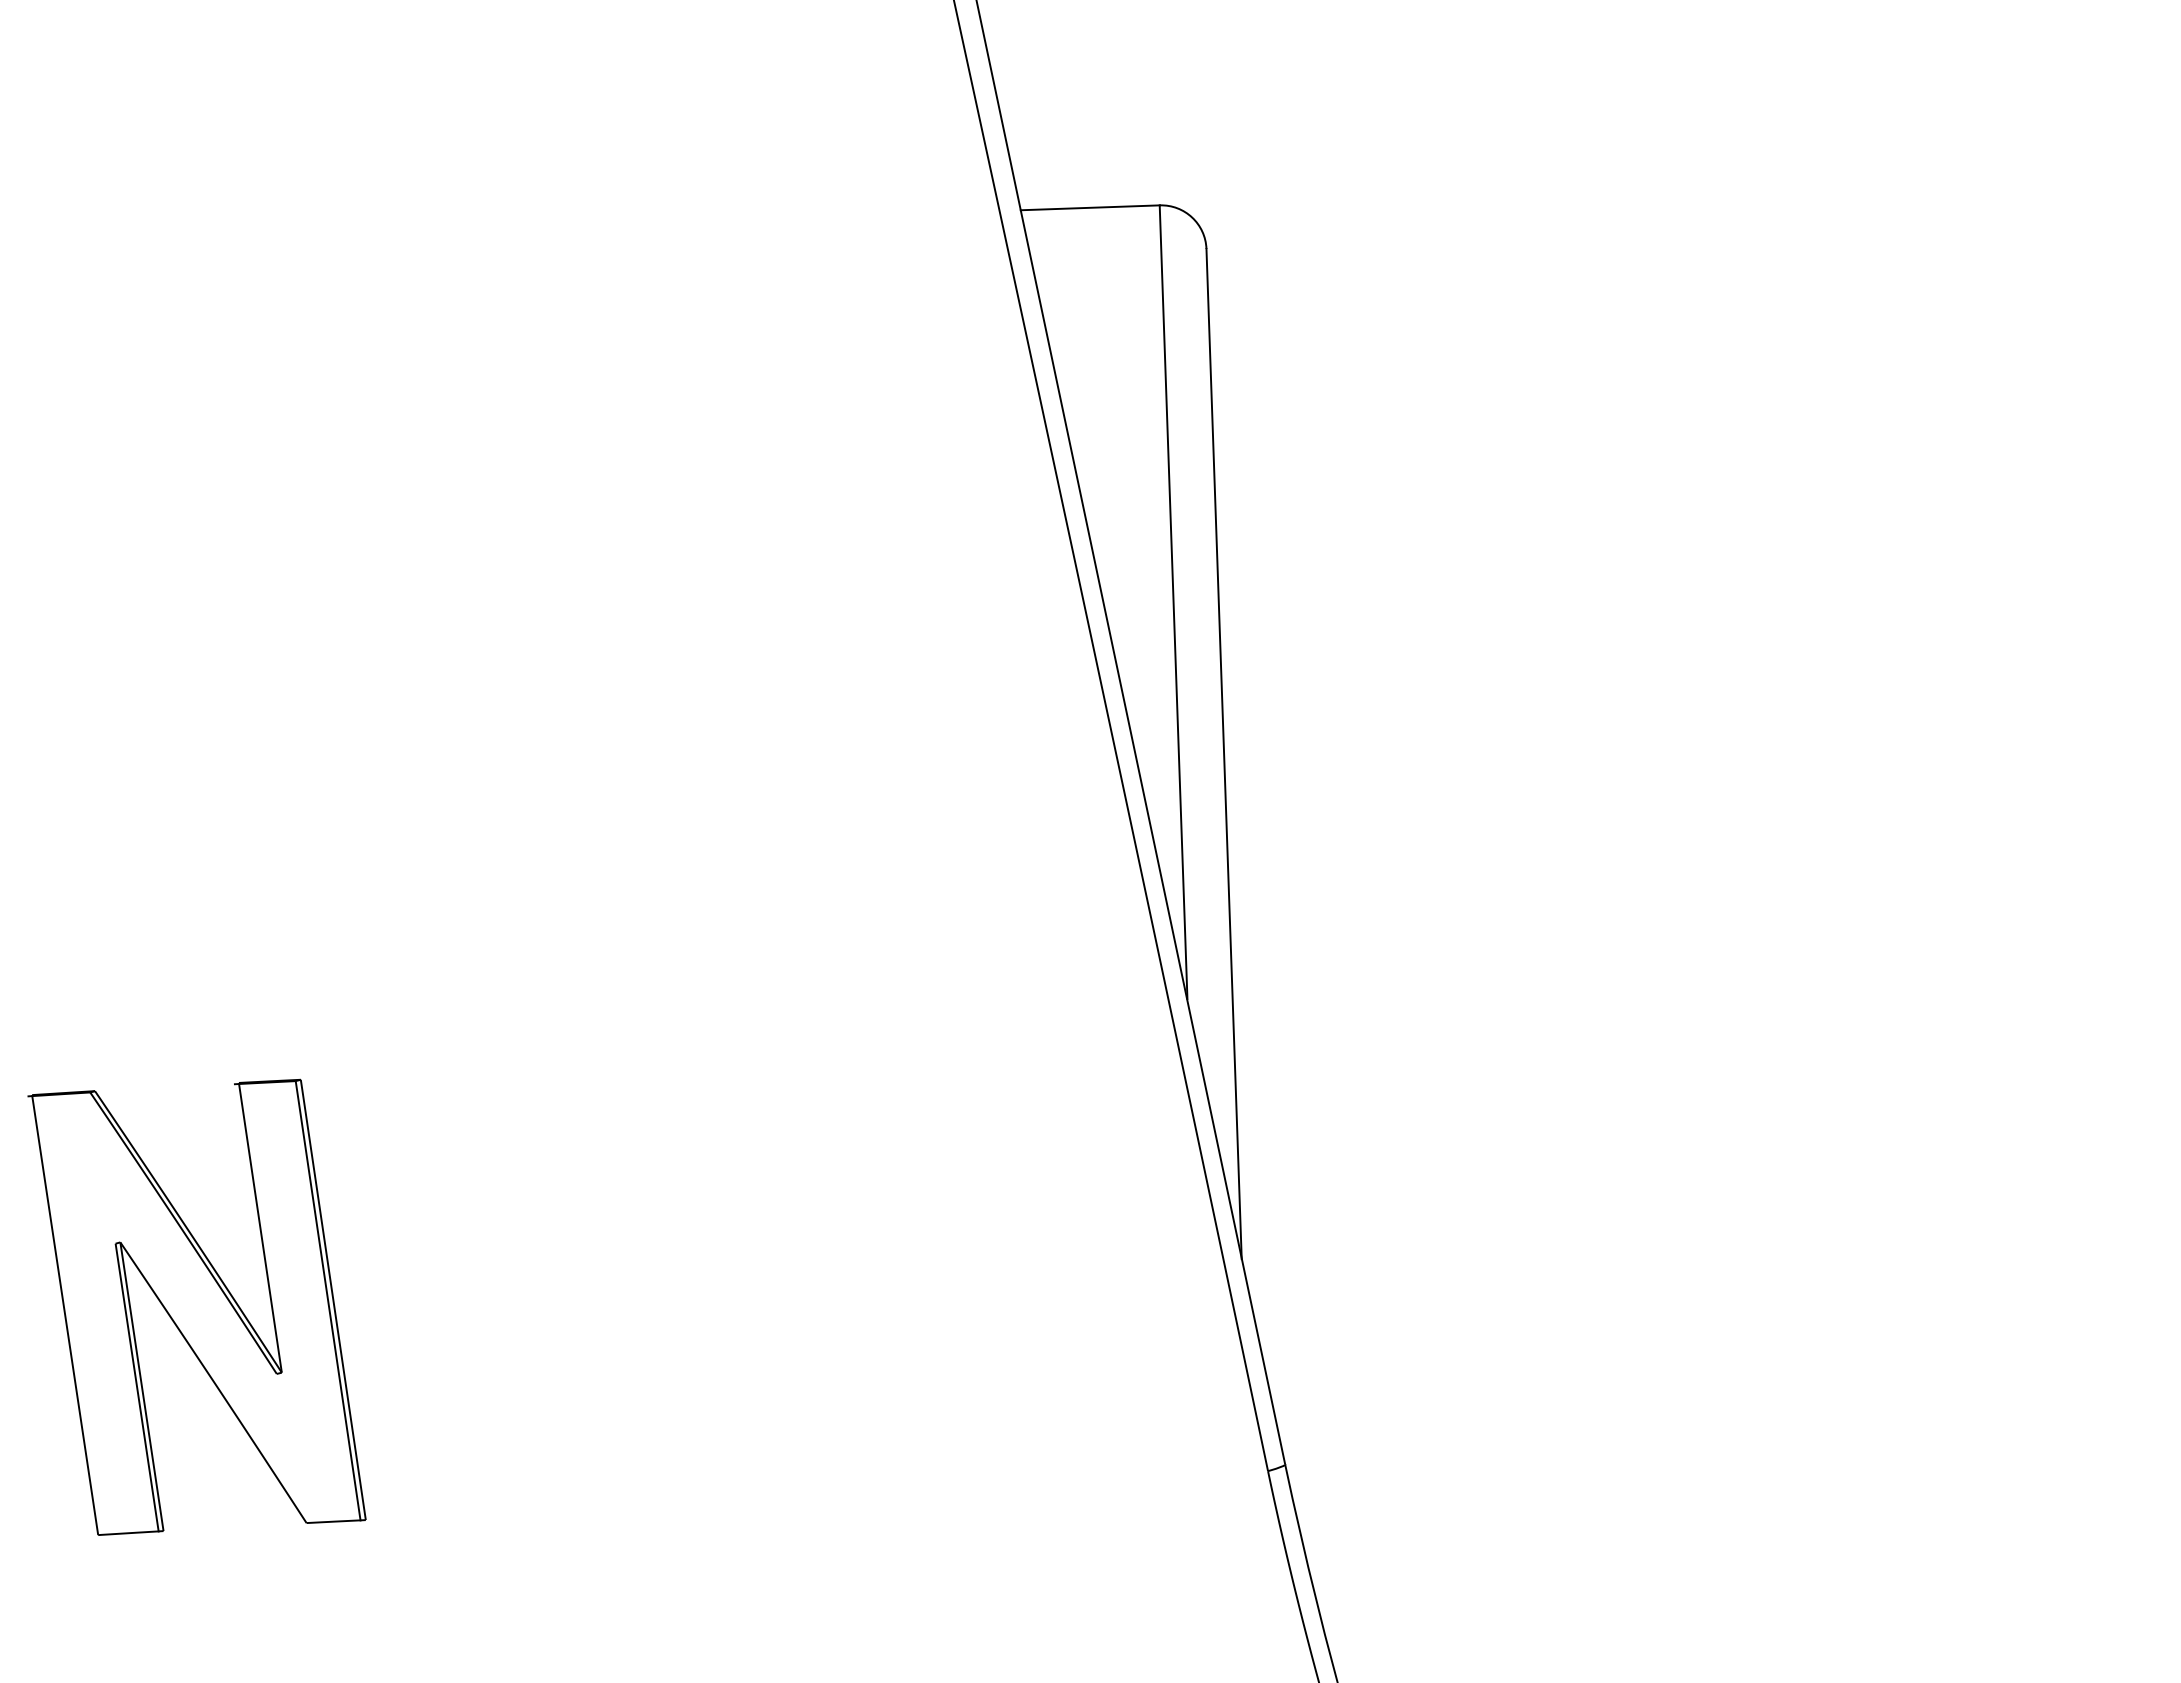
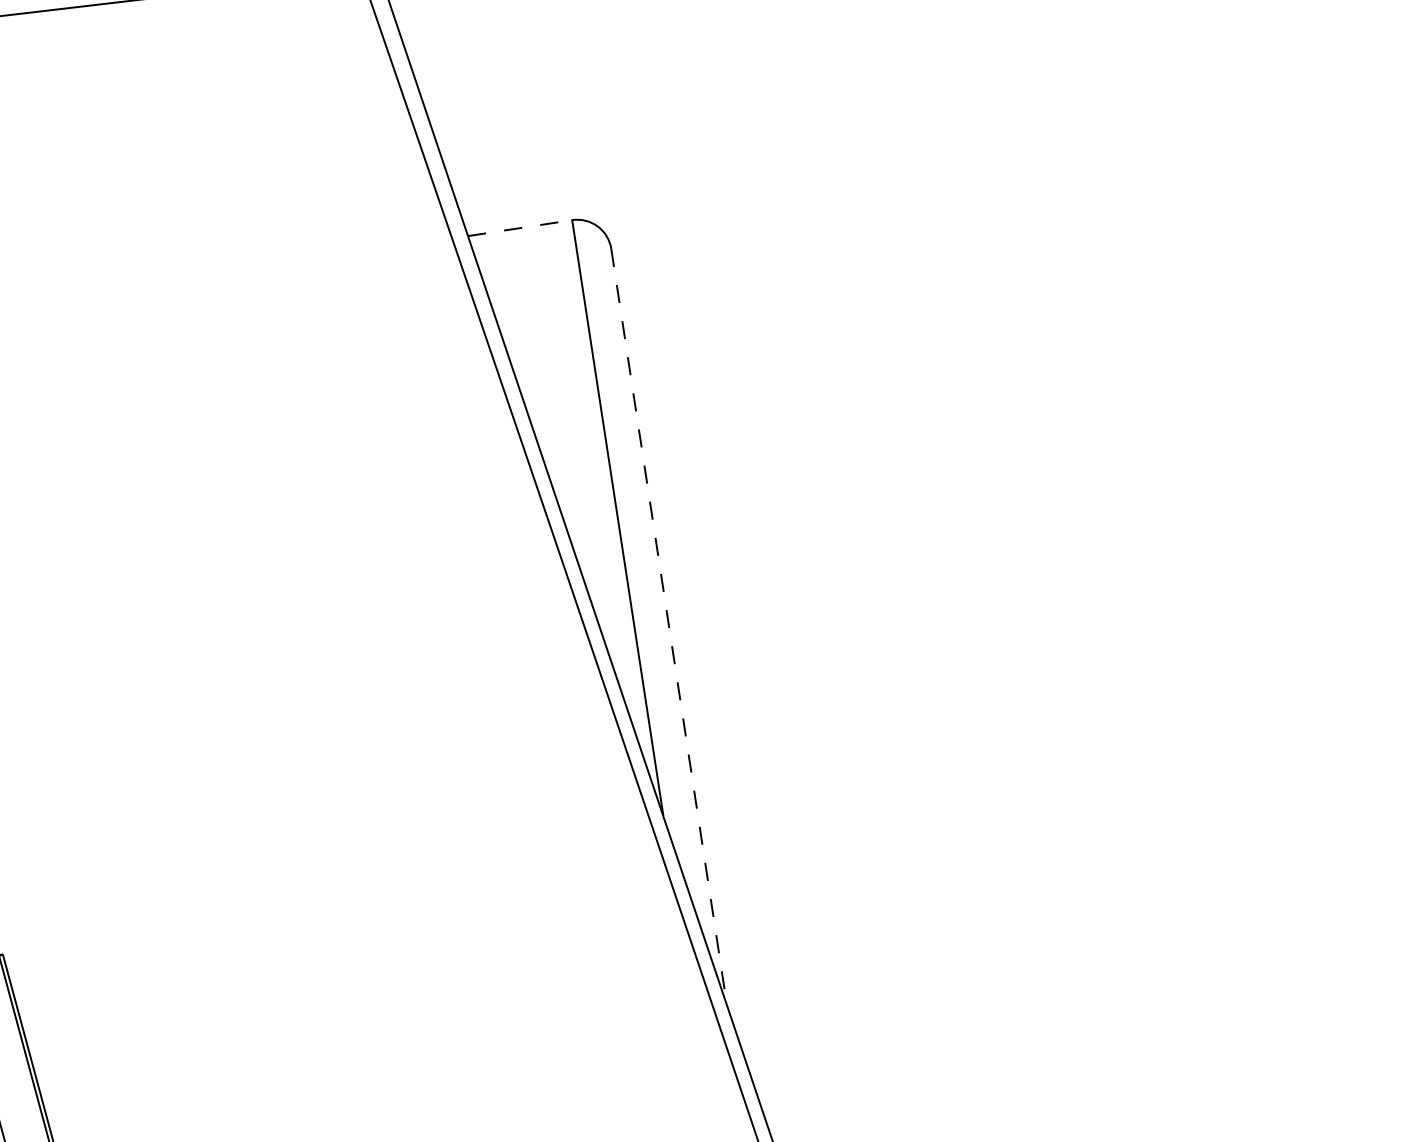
line: (1090, 207) -> (520, 227), solid -> dashed
line: (1224, 754) -> (669, 627), solid -> dashed

